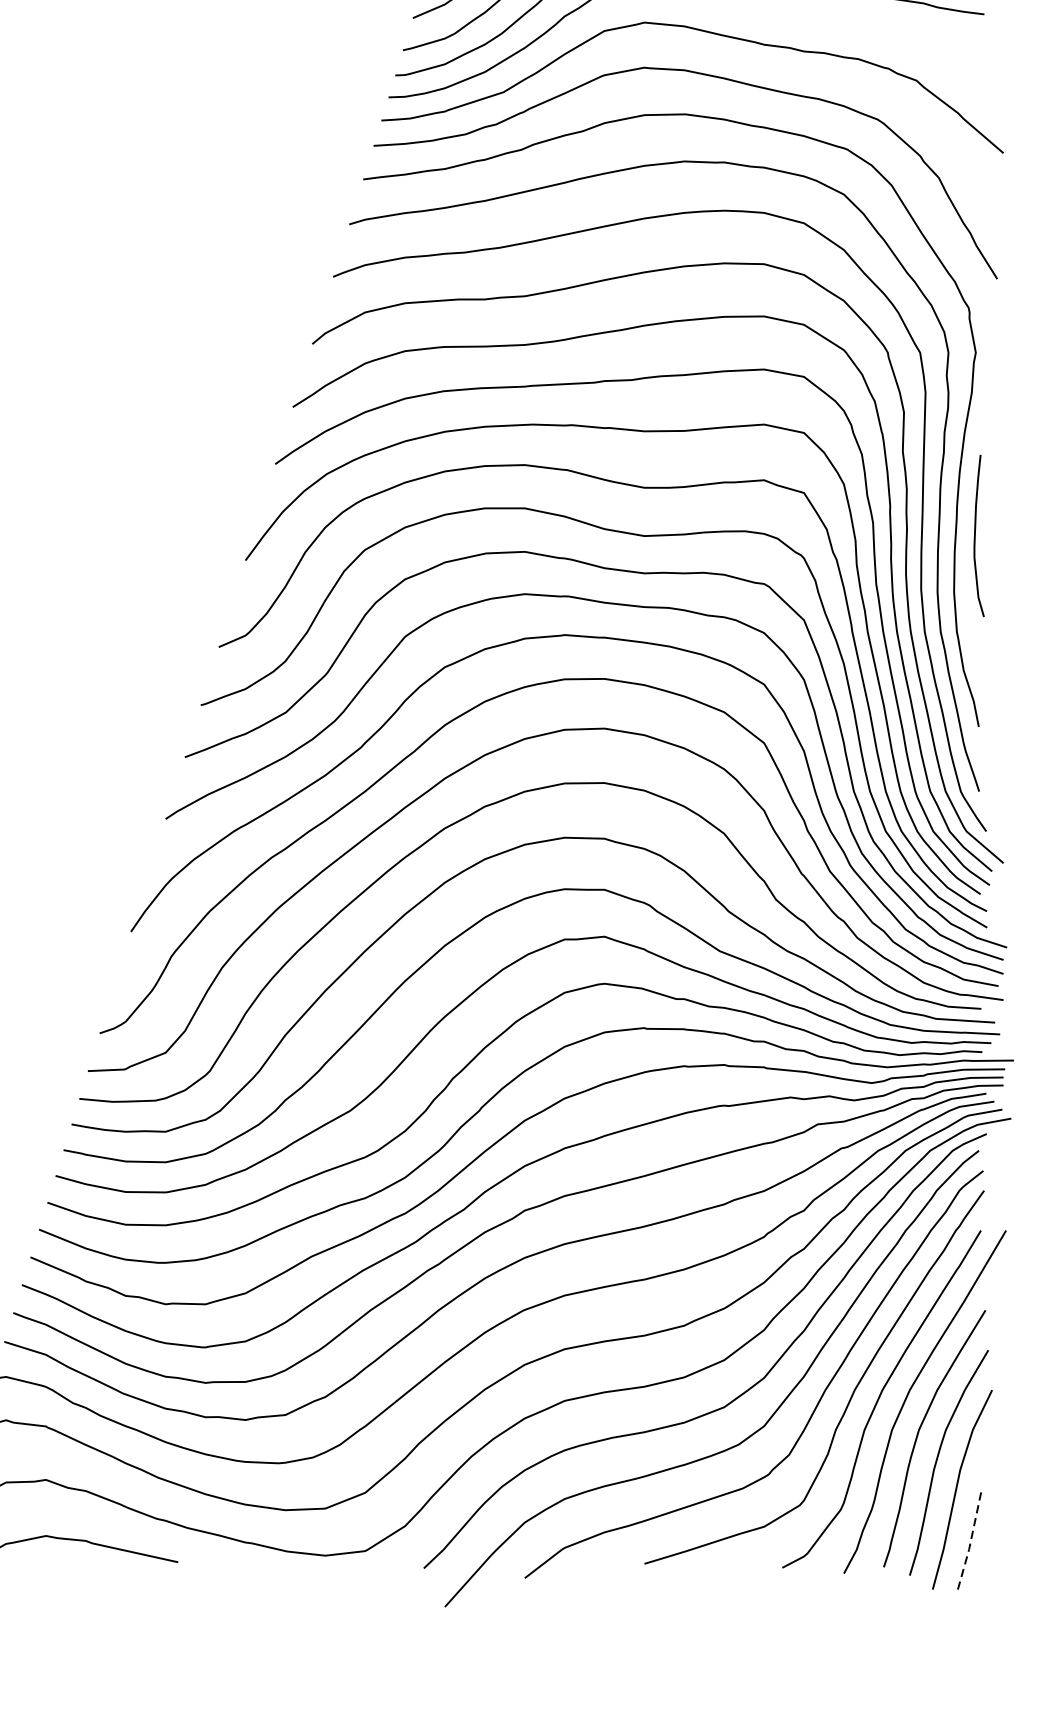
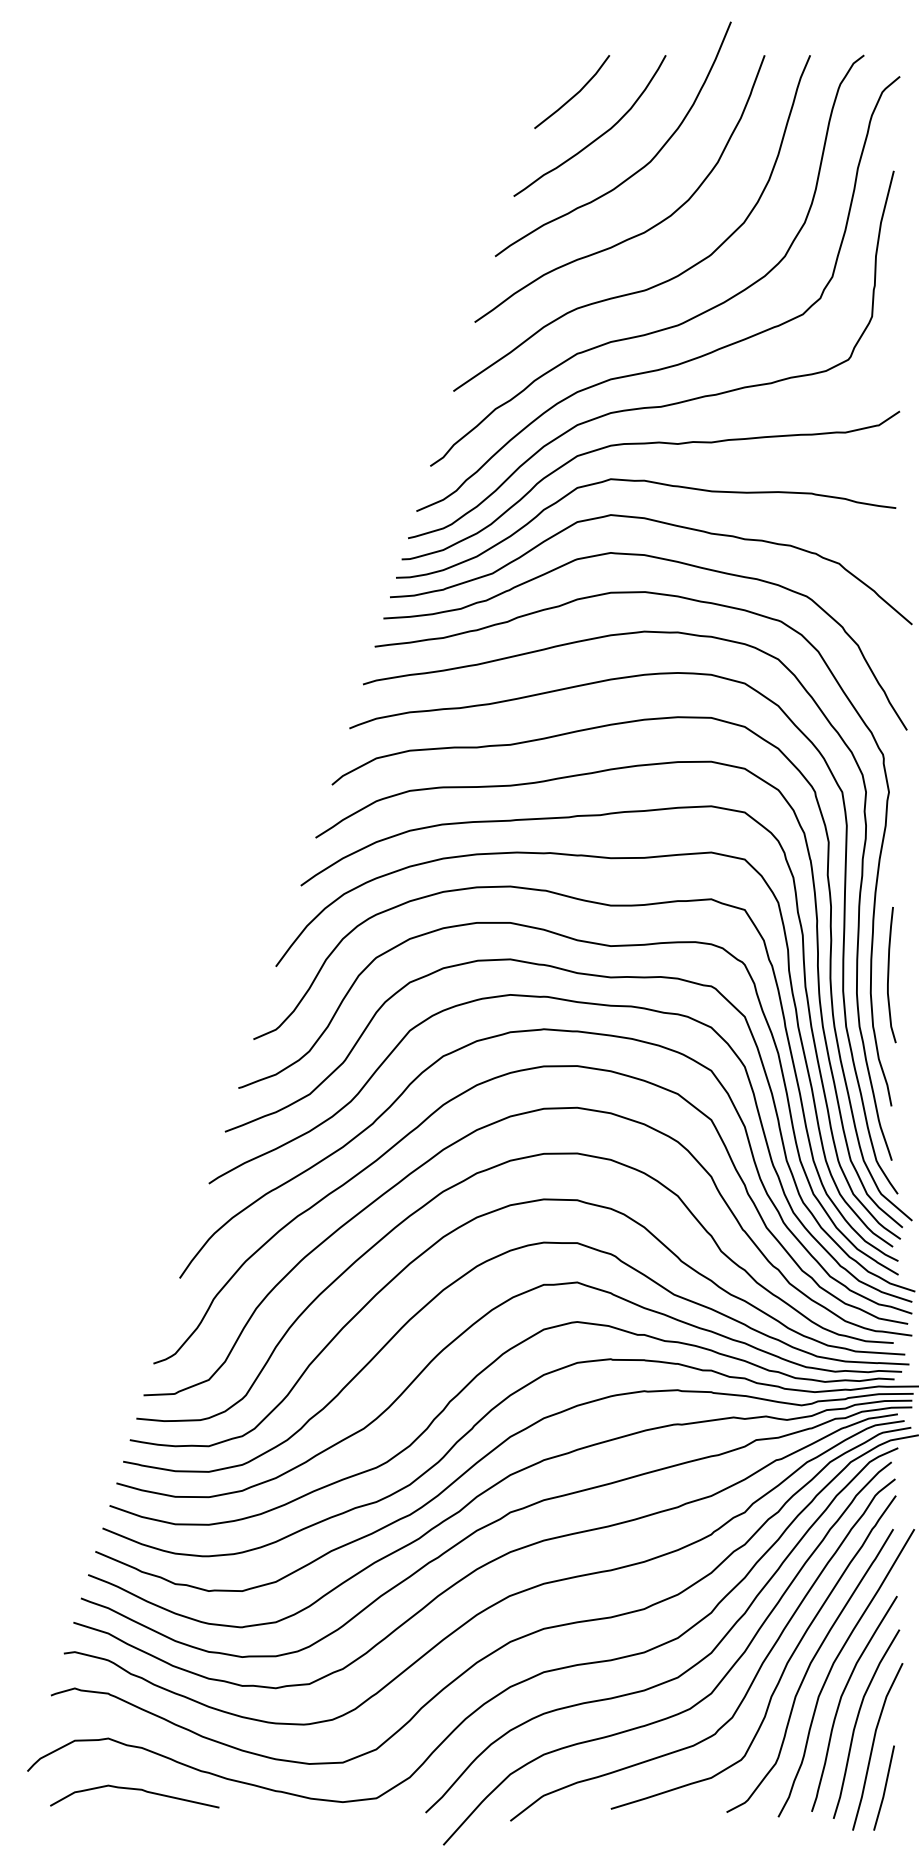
curve: (976, 536) -> (889, 975), moved
line: (971, 1539) -> (885, 1788), dashed -> solid

